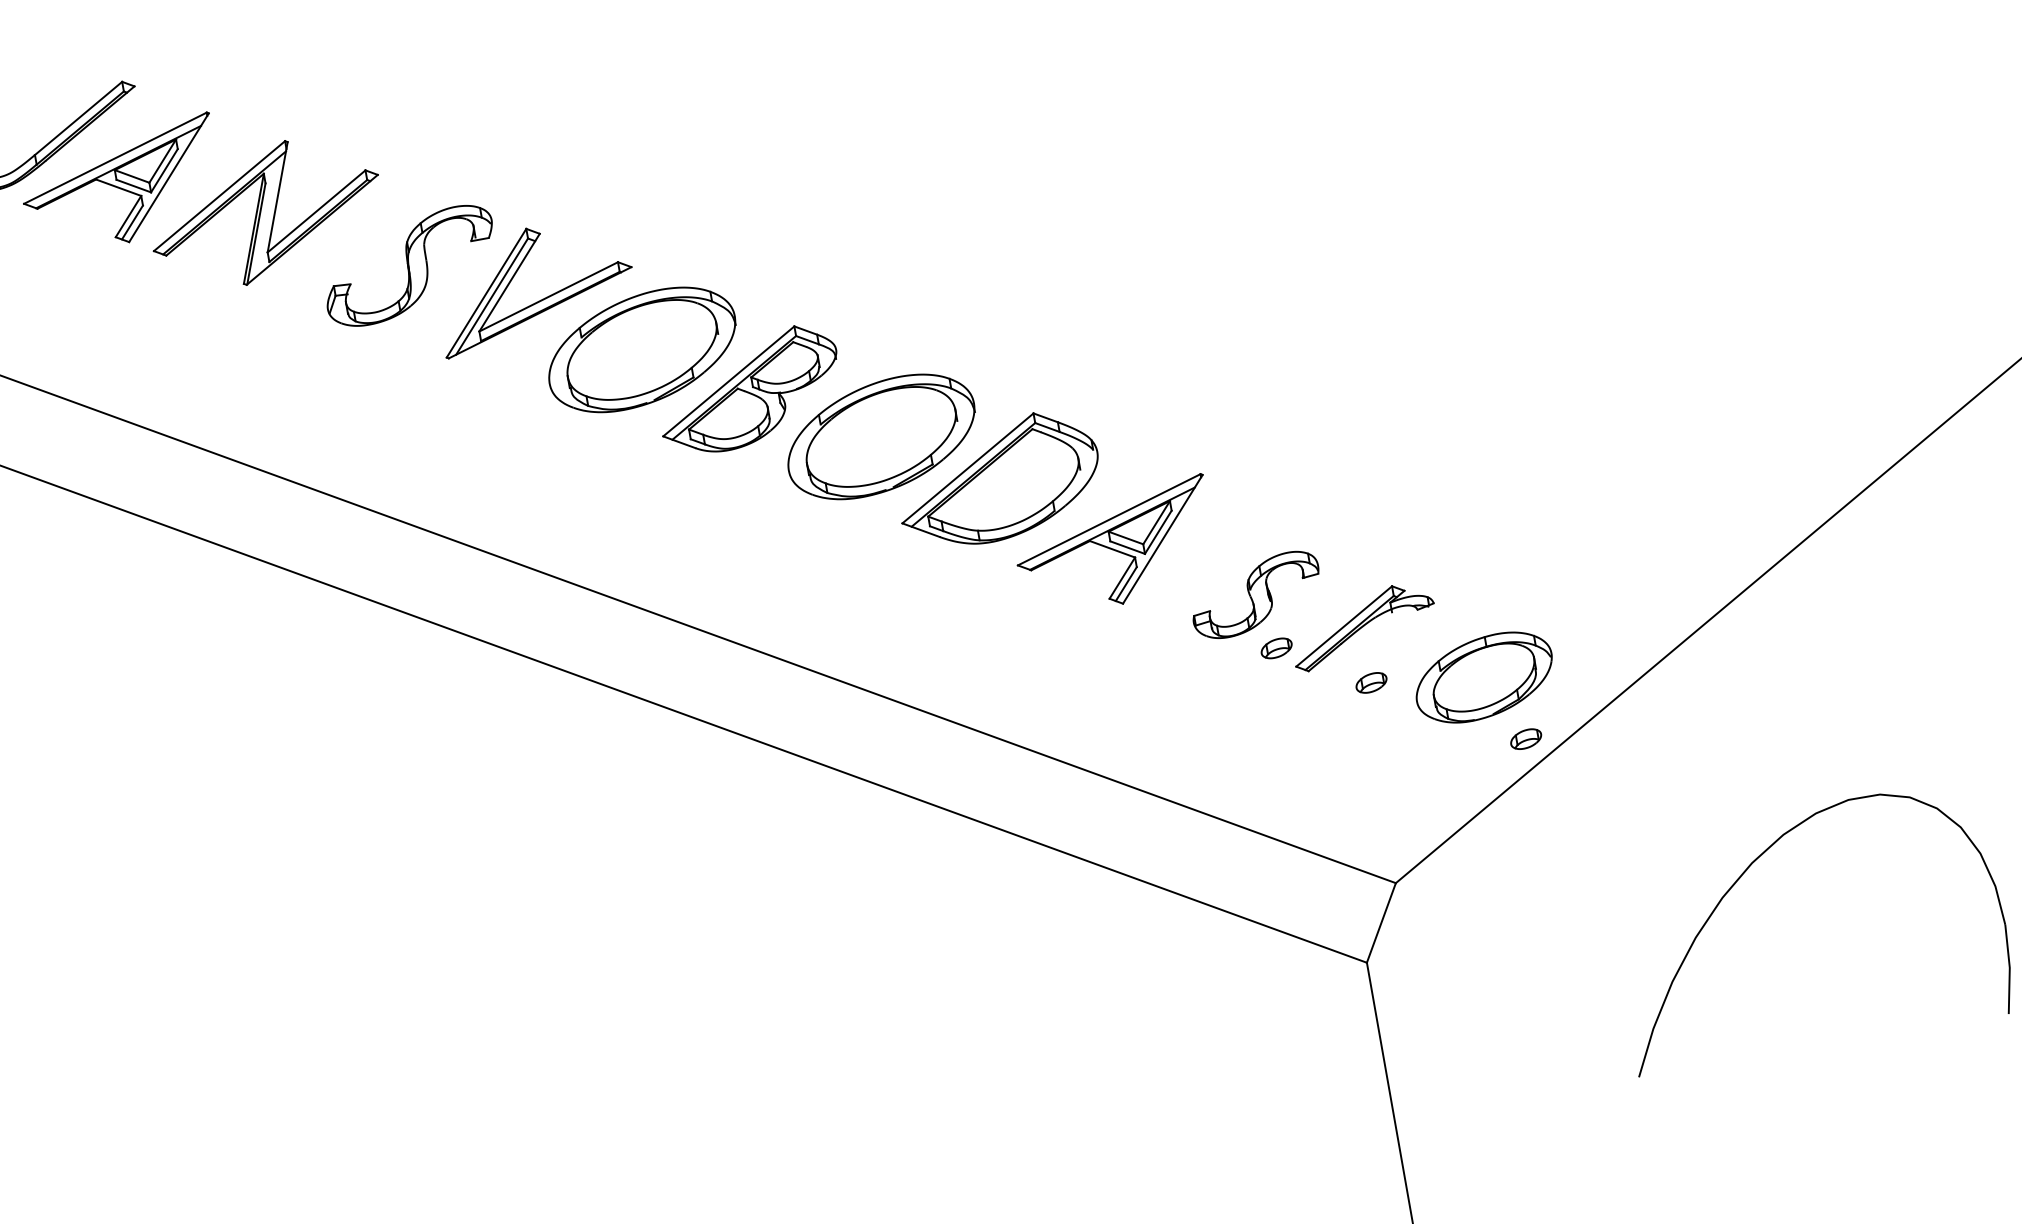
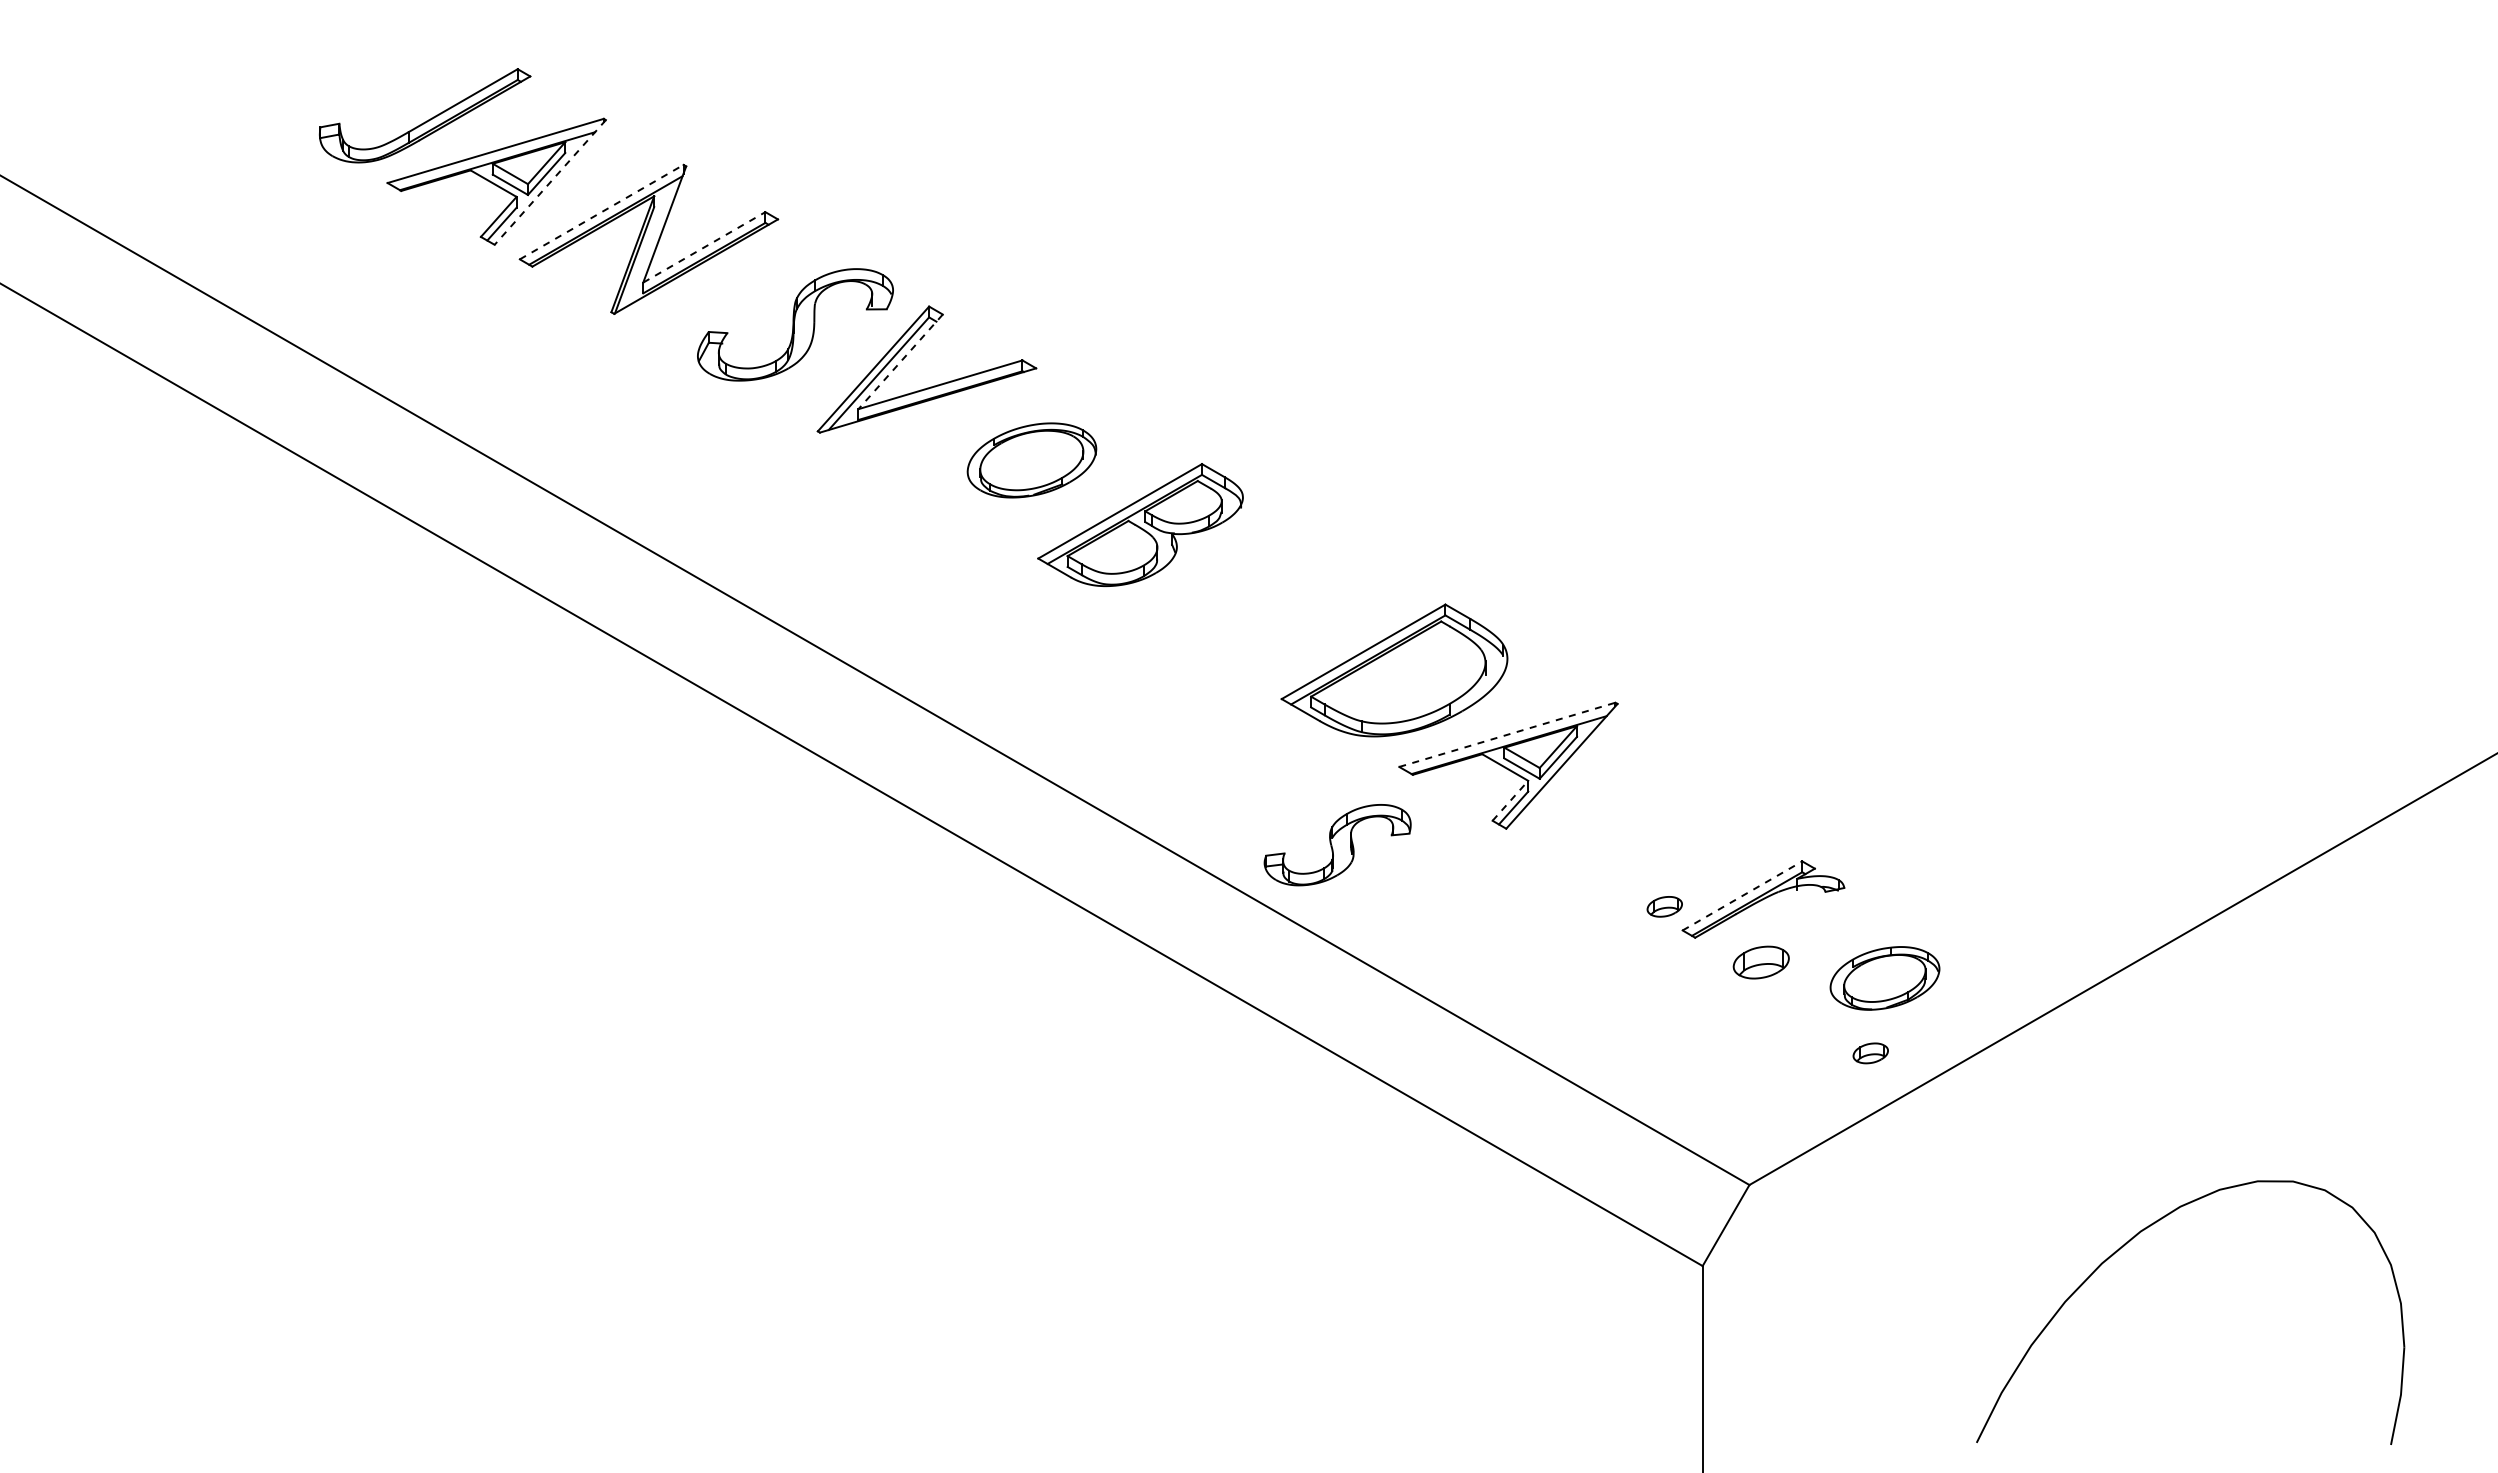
line: (169, 177) -> (550, 182), solid -> dashed
line: (219, 196) -> (601, 212), solid -> dashed
line: (316, 211) -> (704, 247), solid -> dashed
line: (509, 283) -> (900, 362), solid -> dashed
part: (641, 350) -> (1031, 460), size x0.6
part: (881, 436) -> (1275, 600), removed
line: (1109, 519) -> (1507, 734), solid -> dashed
line: (1122, 577) -> (1510, 800), solid -> dashed
part: (1256, 595) -> (1337, 845), moved
line: (1344, 626) -> (1742, 895), solid -> dashed
part: (1483, 677) -> (1884, 978), size x0.7
part: (1371, 682) -> (1761, 962), size x1.6
part: (1525, 739) -> (1870, 1053), moved

